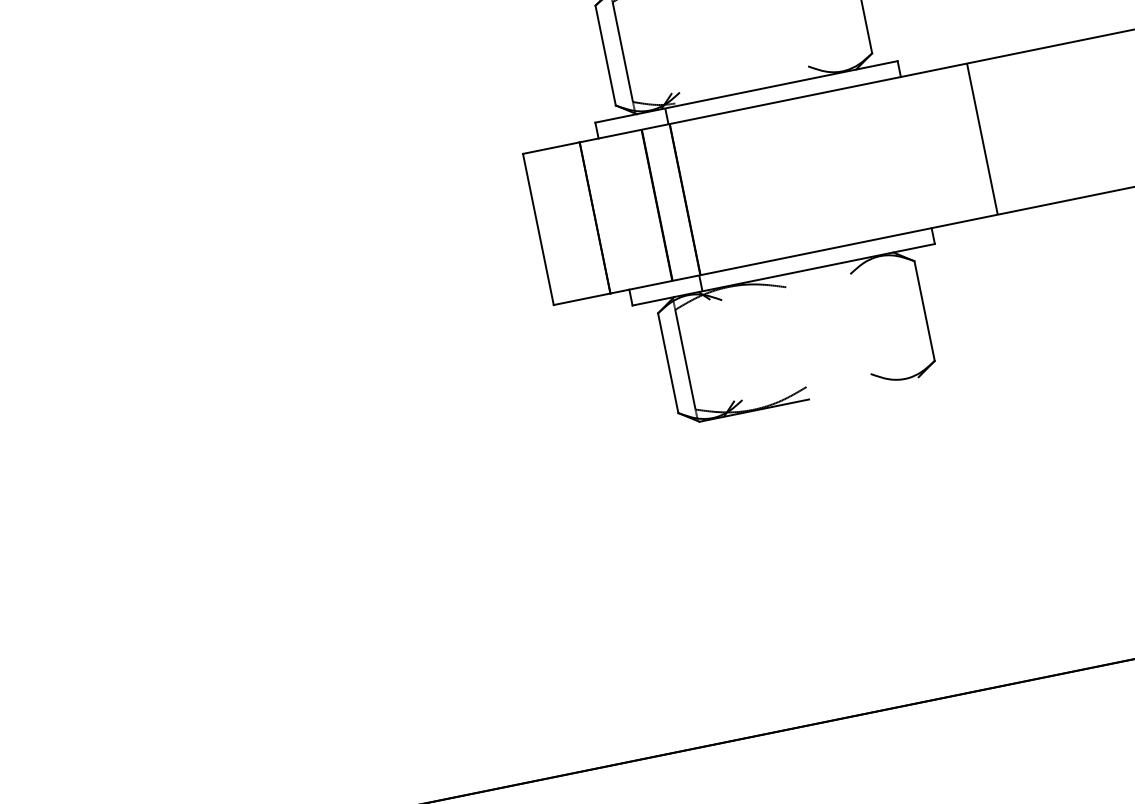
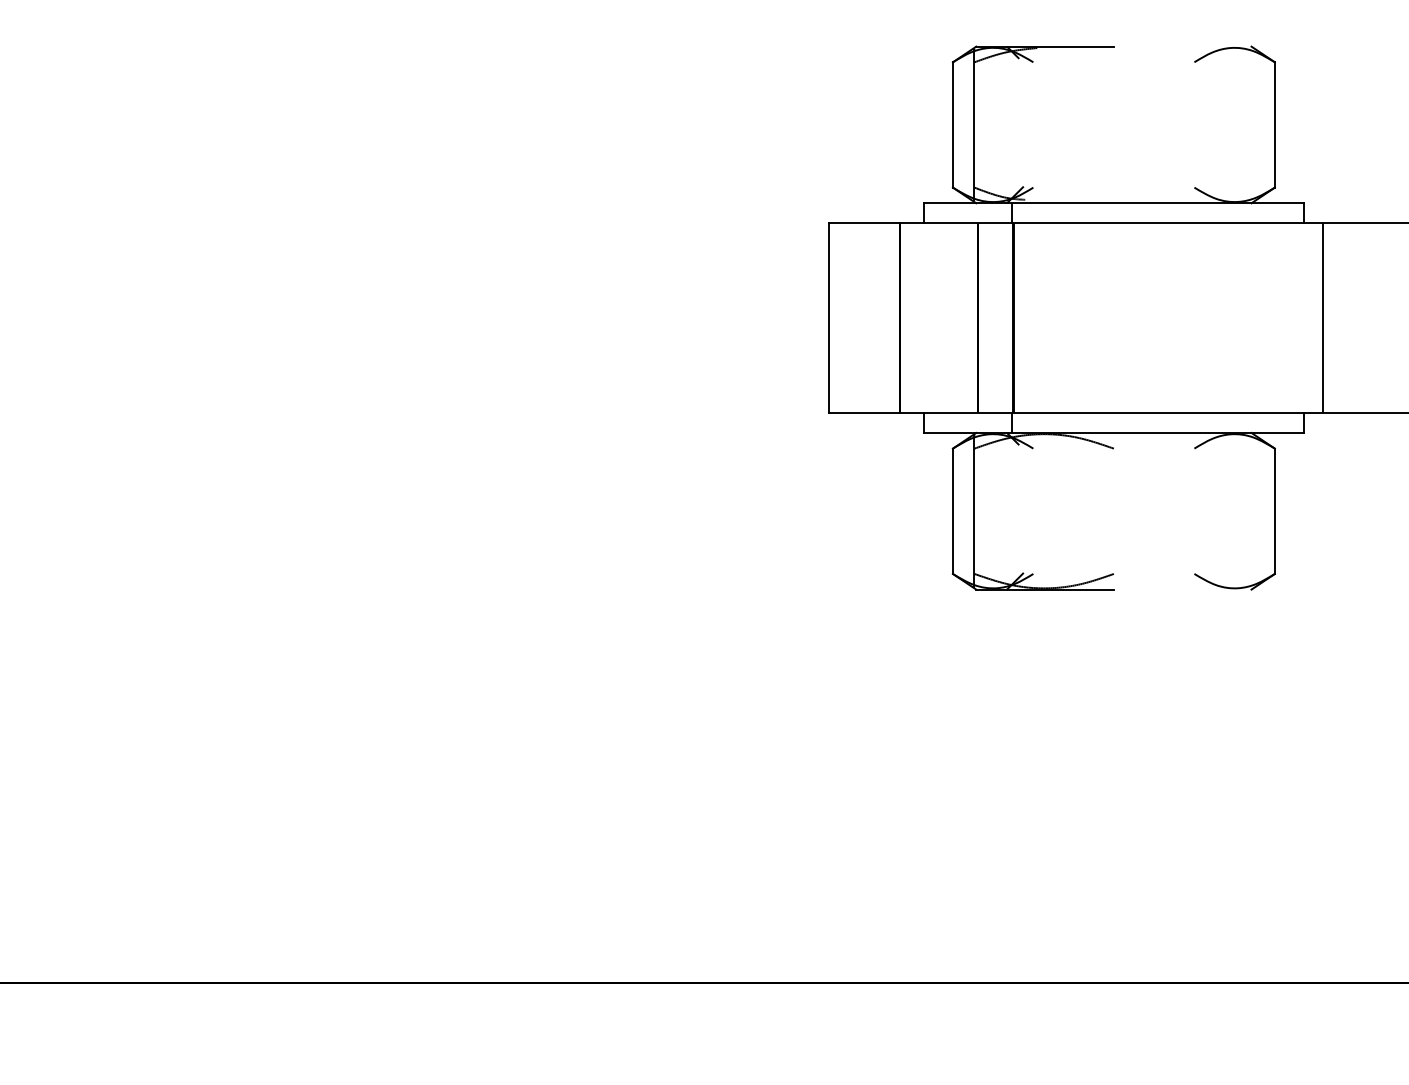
line: (982, 139) -> (1322, 318), moved

